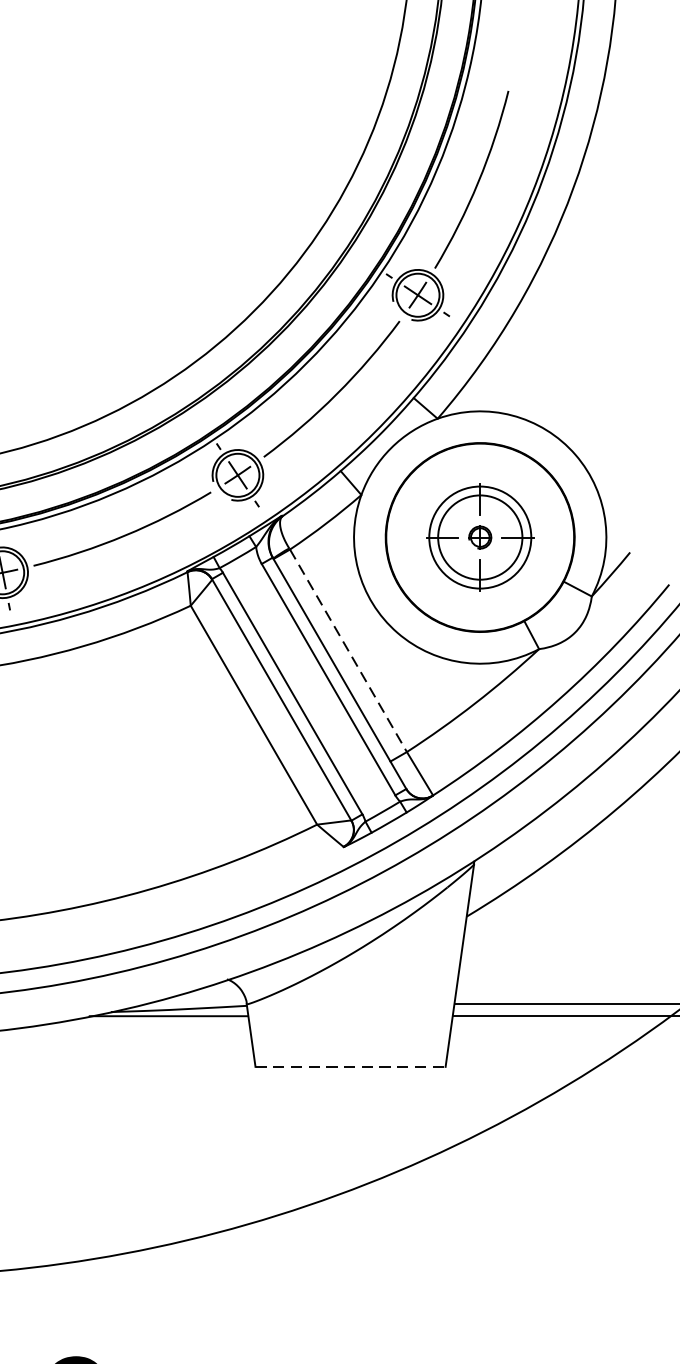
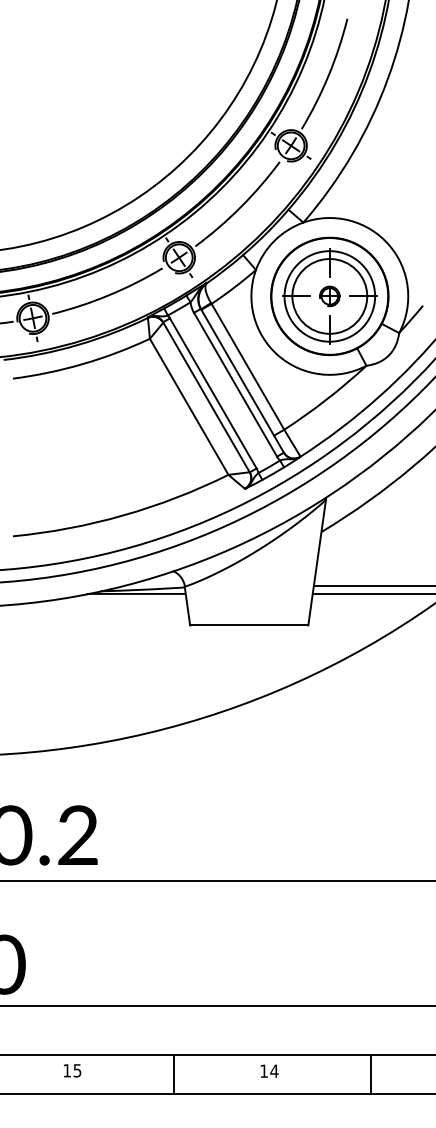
part: (479, 537) -> (329, 296), size x1.43
line: (347, 650) -> (247, 366), dashed -> solid
line: (350, 1066) -> (249, 625), dashed -> solid

